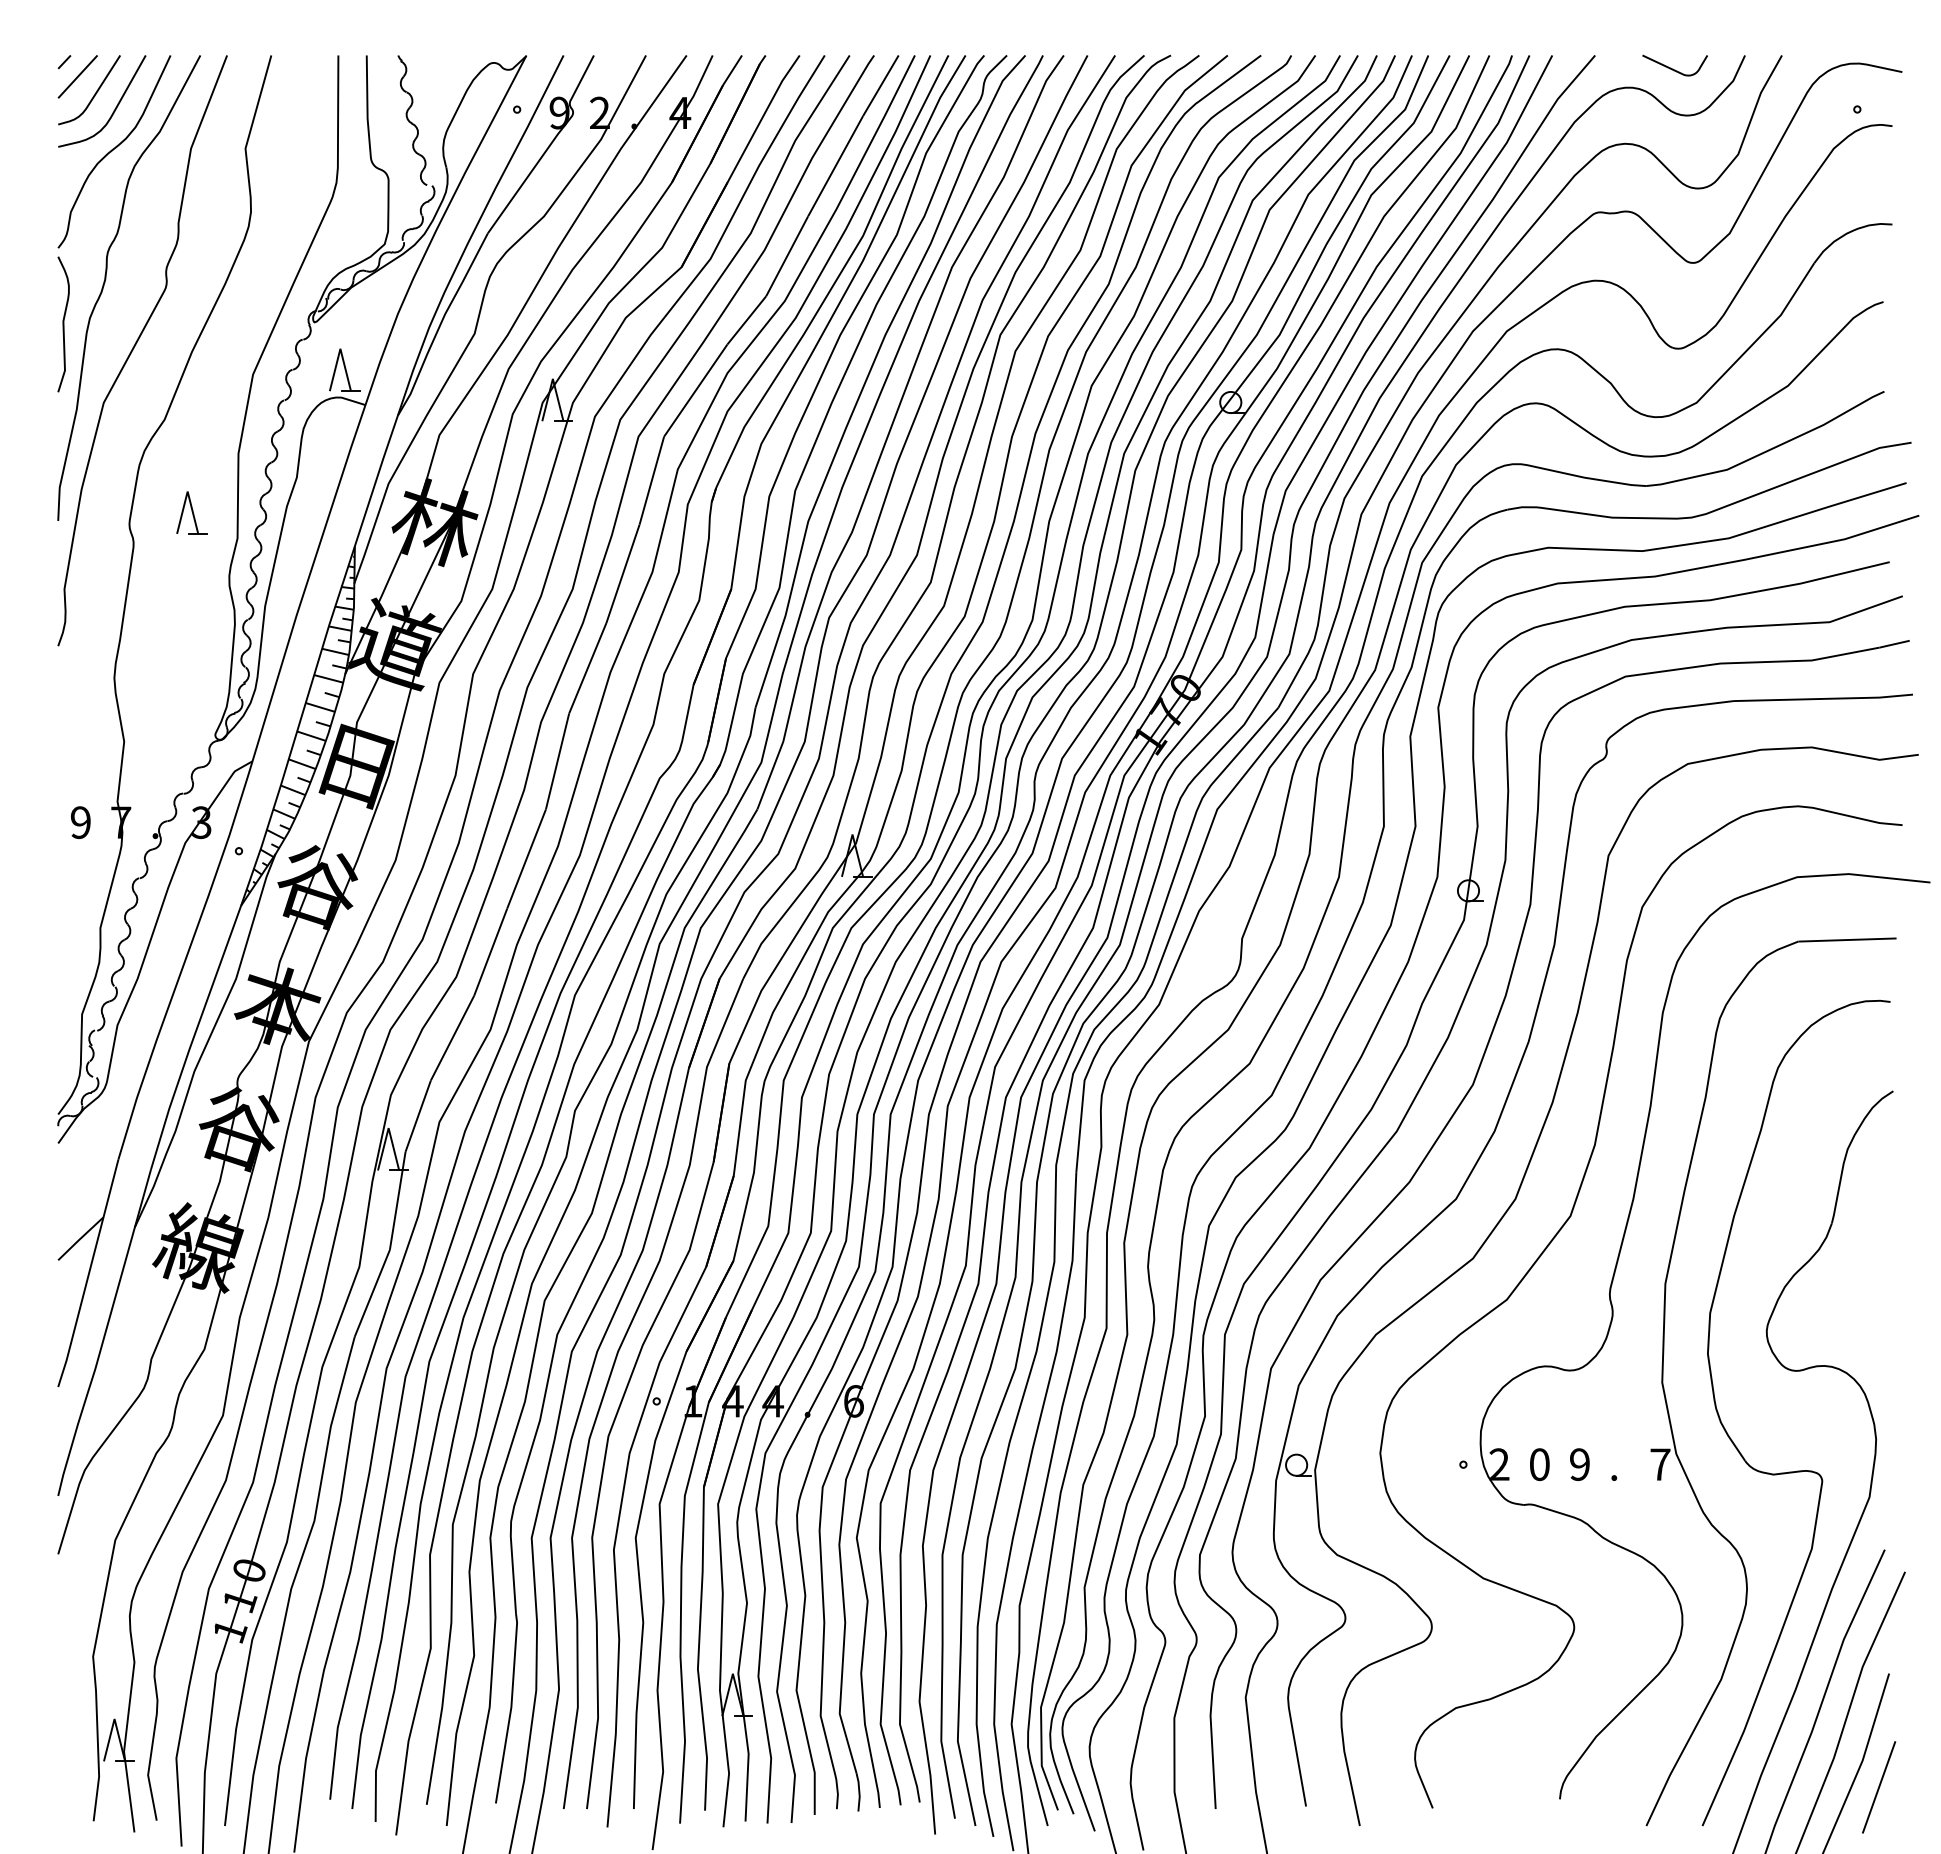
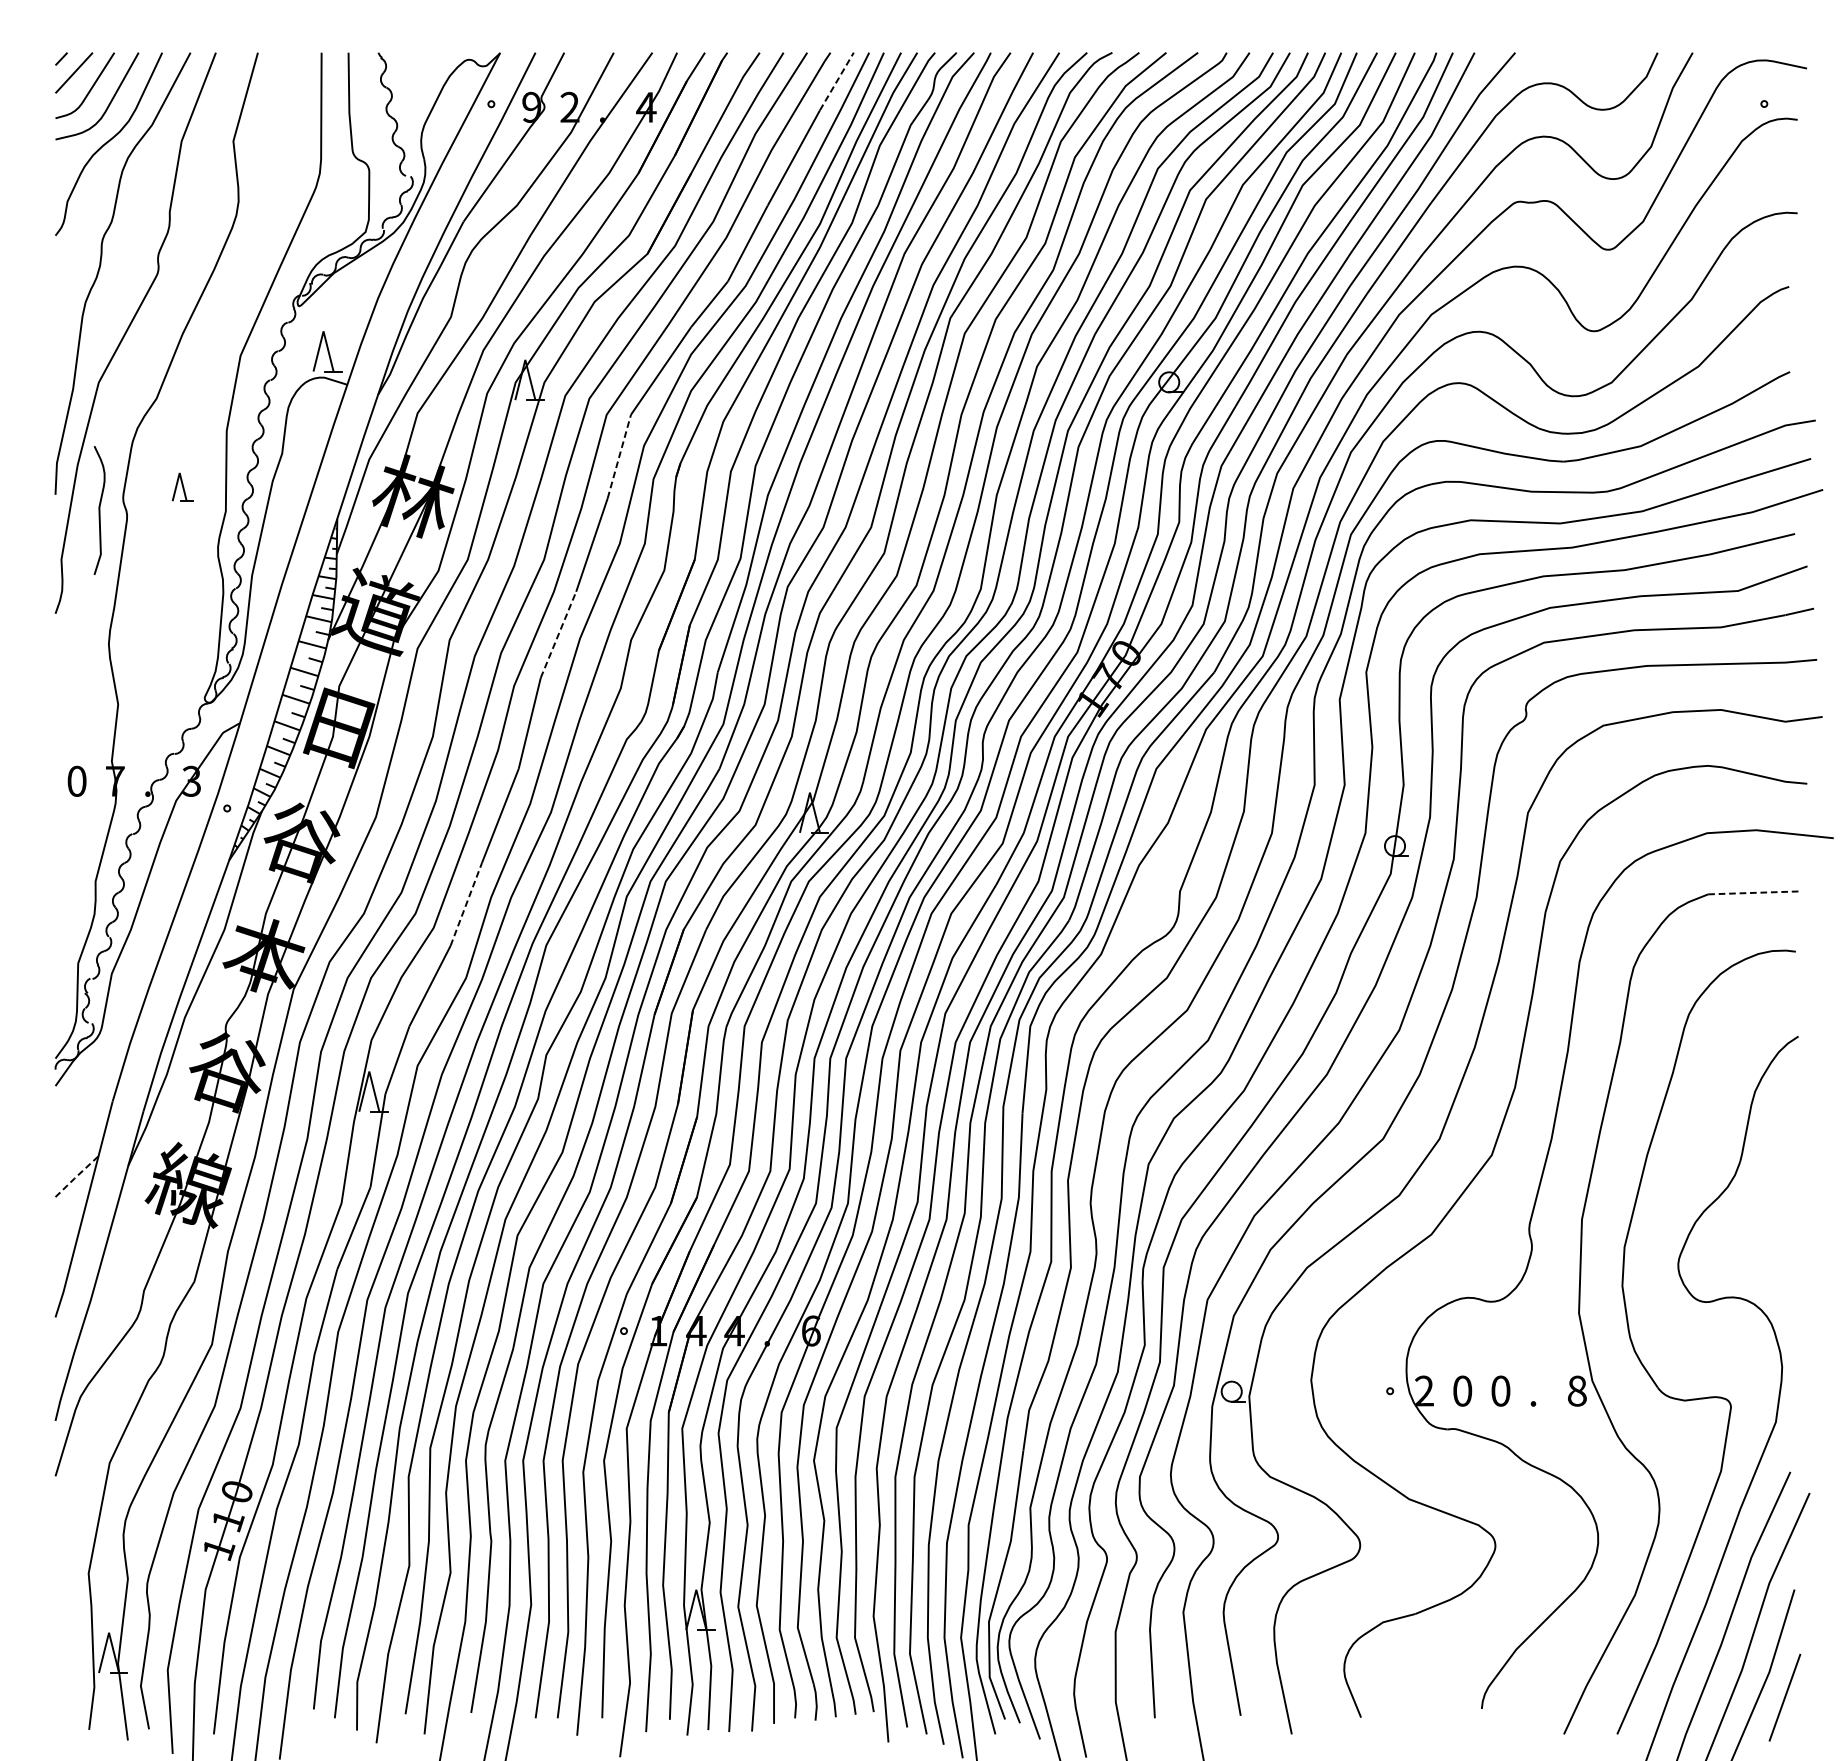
curve: (1673, 68) -> (1589, 65), removed
line: (881, 85) -> (837, 81), solid -> dashed
curve: (63, 324) -> (99, 510), moved
line: (651, 480) -> (619, 456), solid -> dashed
part: (191, 512) -> (182, 486), size x0.7
line: (587, 668) -> (558, 634), solid -> dashed
text: (80, 822) -> (76, 781), 9 -> 0
line: (1847, 940) -> (1754, 893), solid -> dashed
line: (490, 952) -> (466, 904), solid -> dashed
line: (79, 1239) -> (75, 1177), solid -> dashed
text: (1579, 1464) -> (1500, 1391), 9 -> 0
text: (1660, 1464) -> (1577, 1391), 7 -> 8

